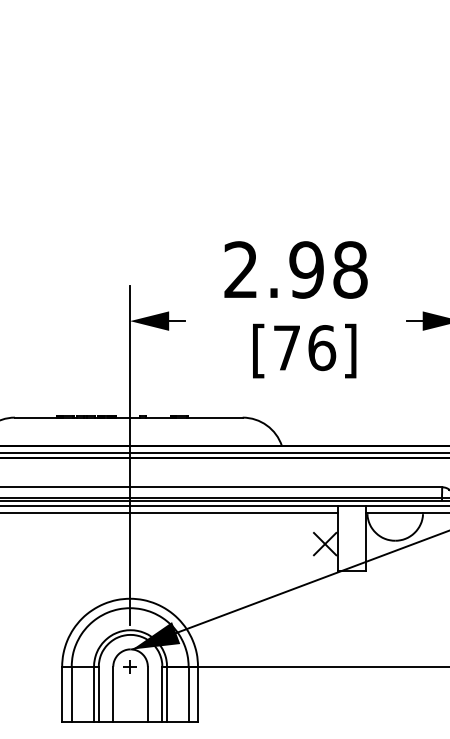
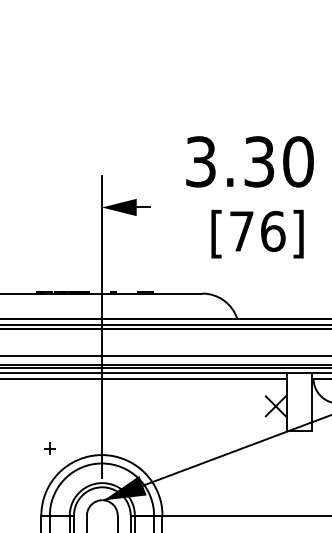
text: (295, 269) -> (249, 161), 2.98 -> 3.30
part: (129, 666) -> (49, 448), moved

